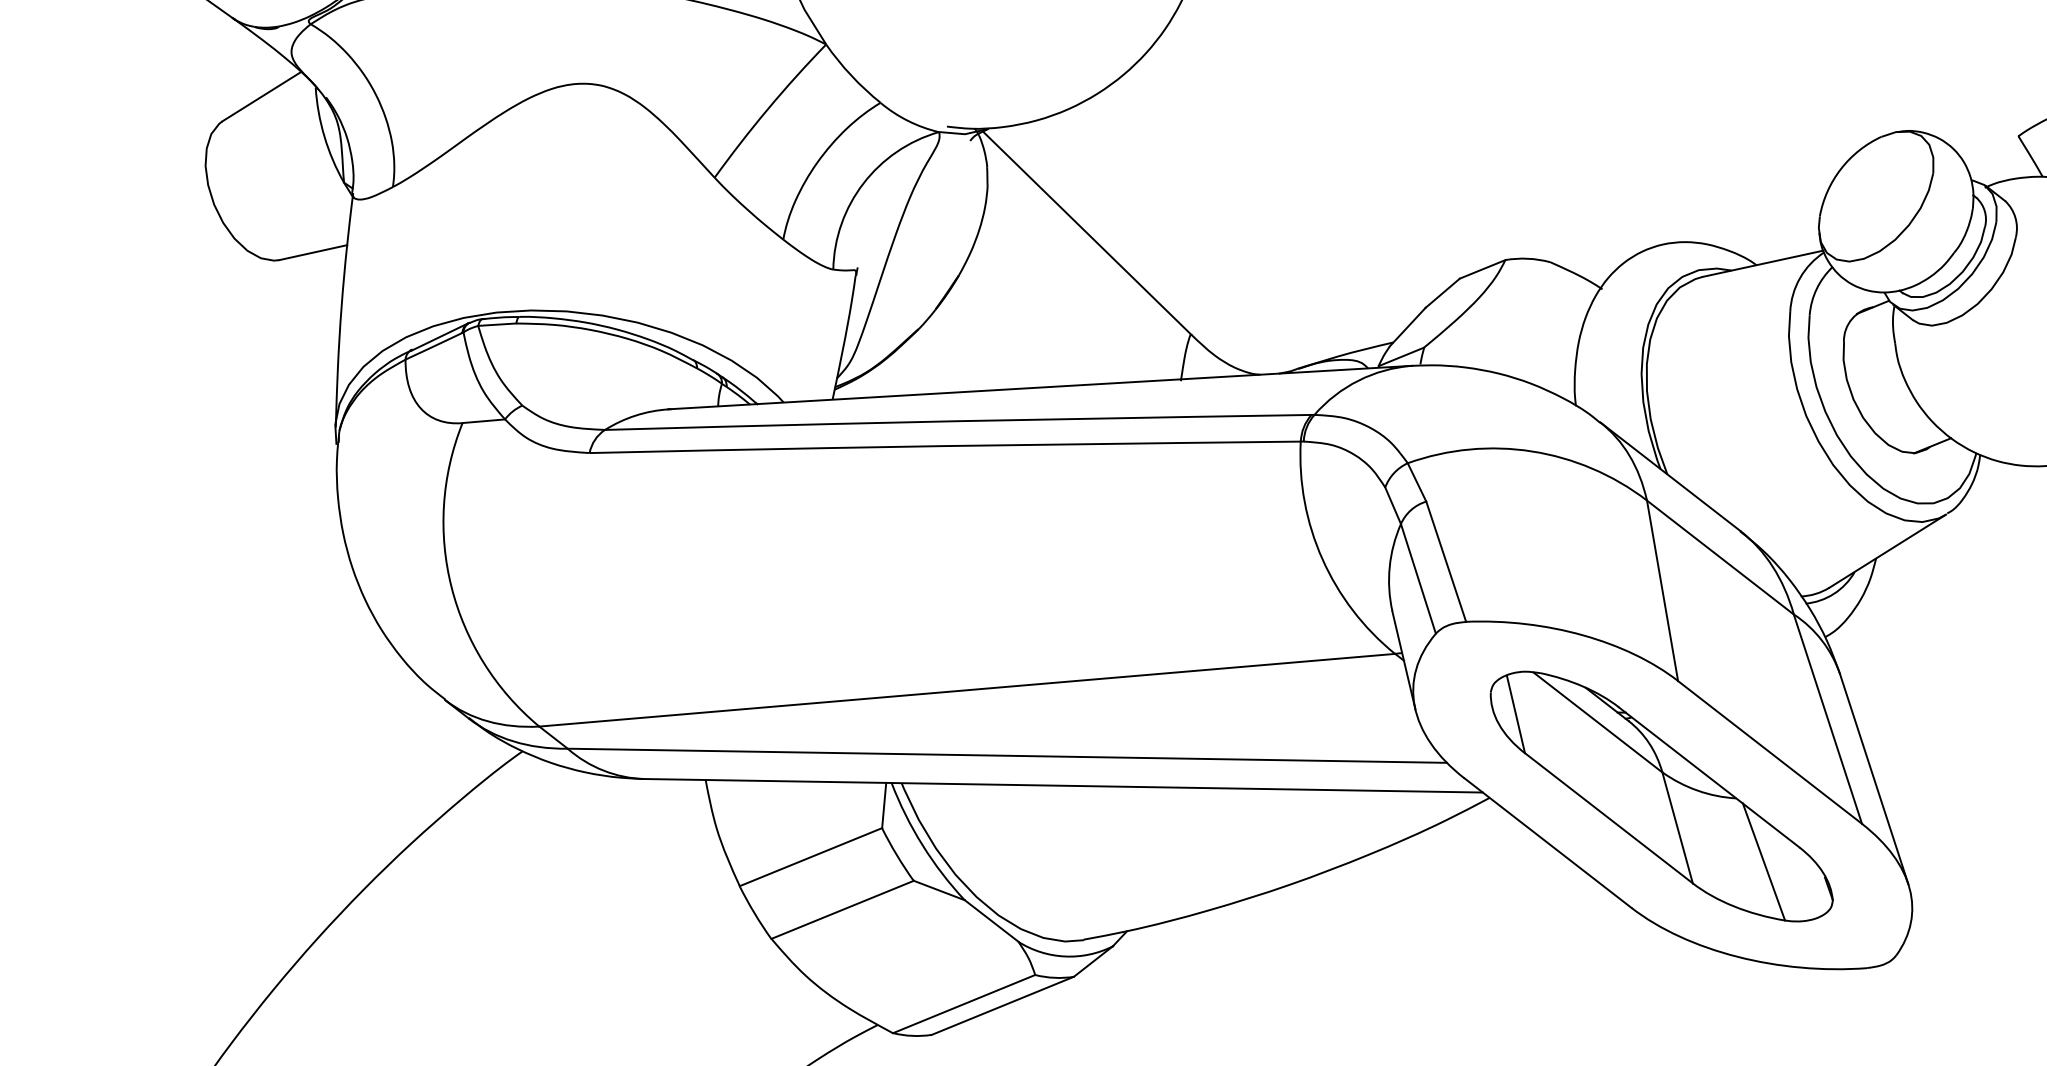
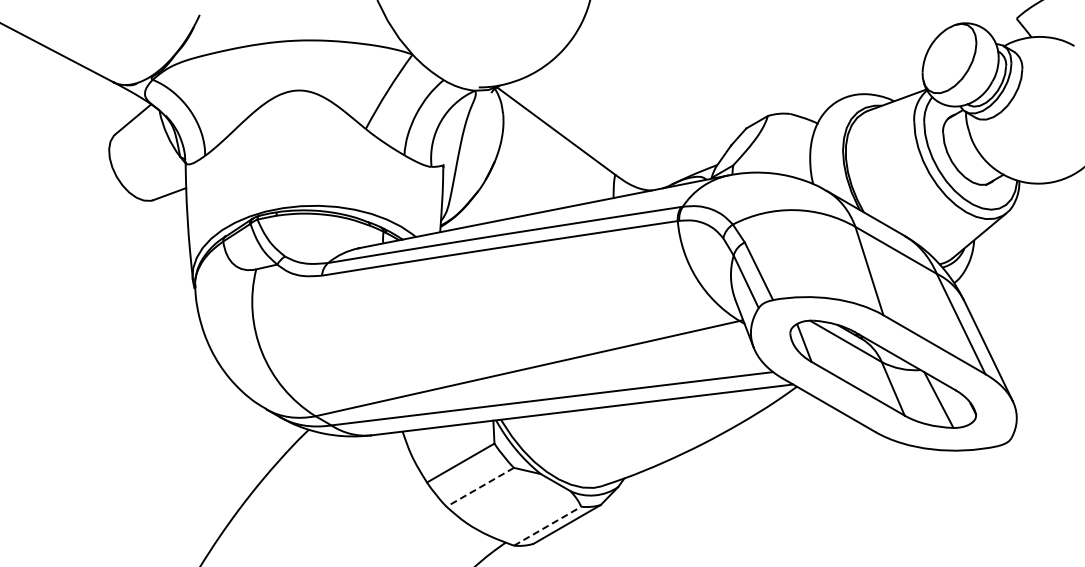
line: (843, 910) -> (480, 487), solid -> dashed
line: (963, 1004) -> (547, 526), solid -> dashed

